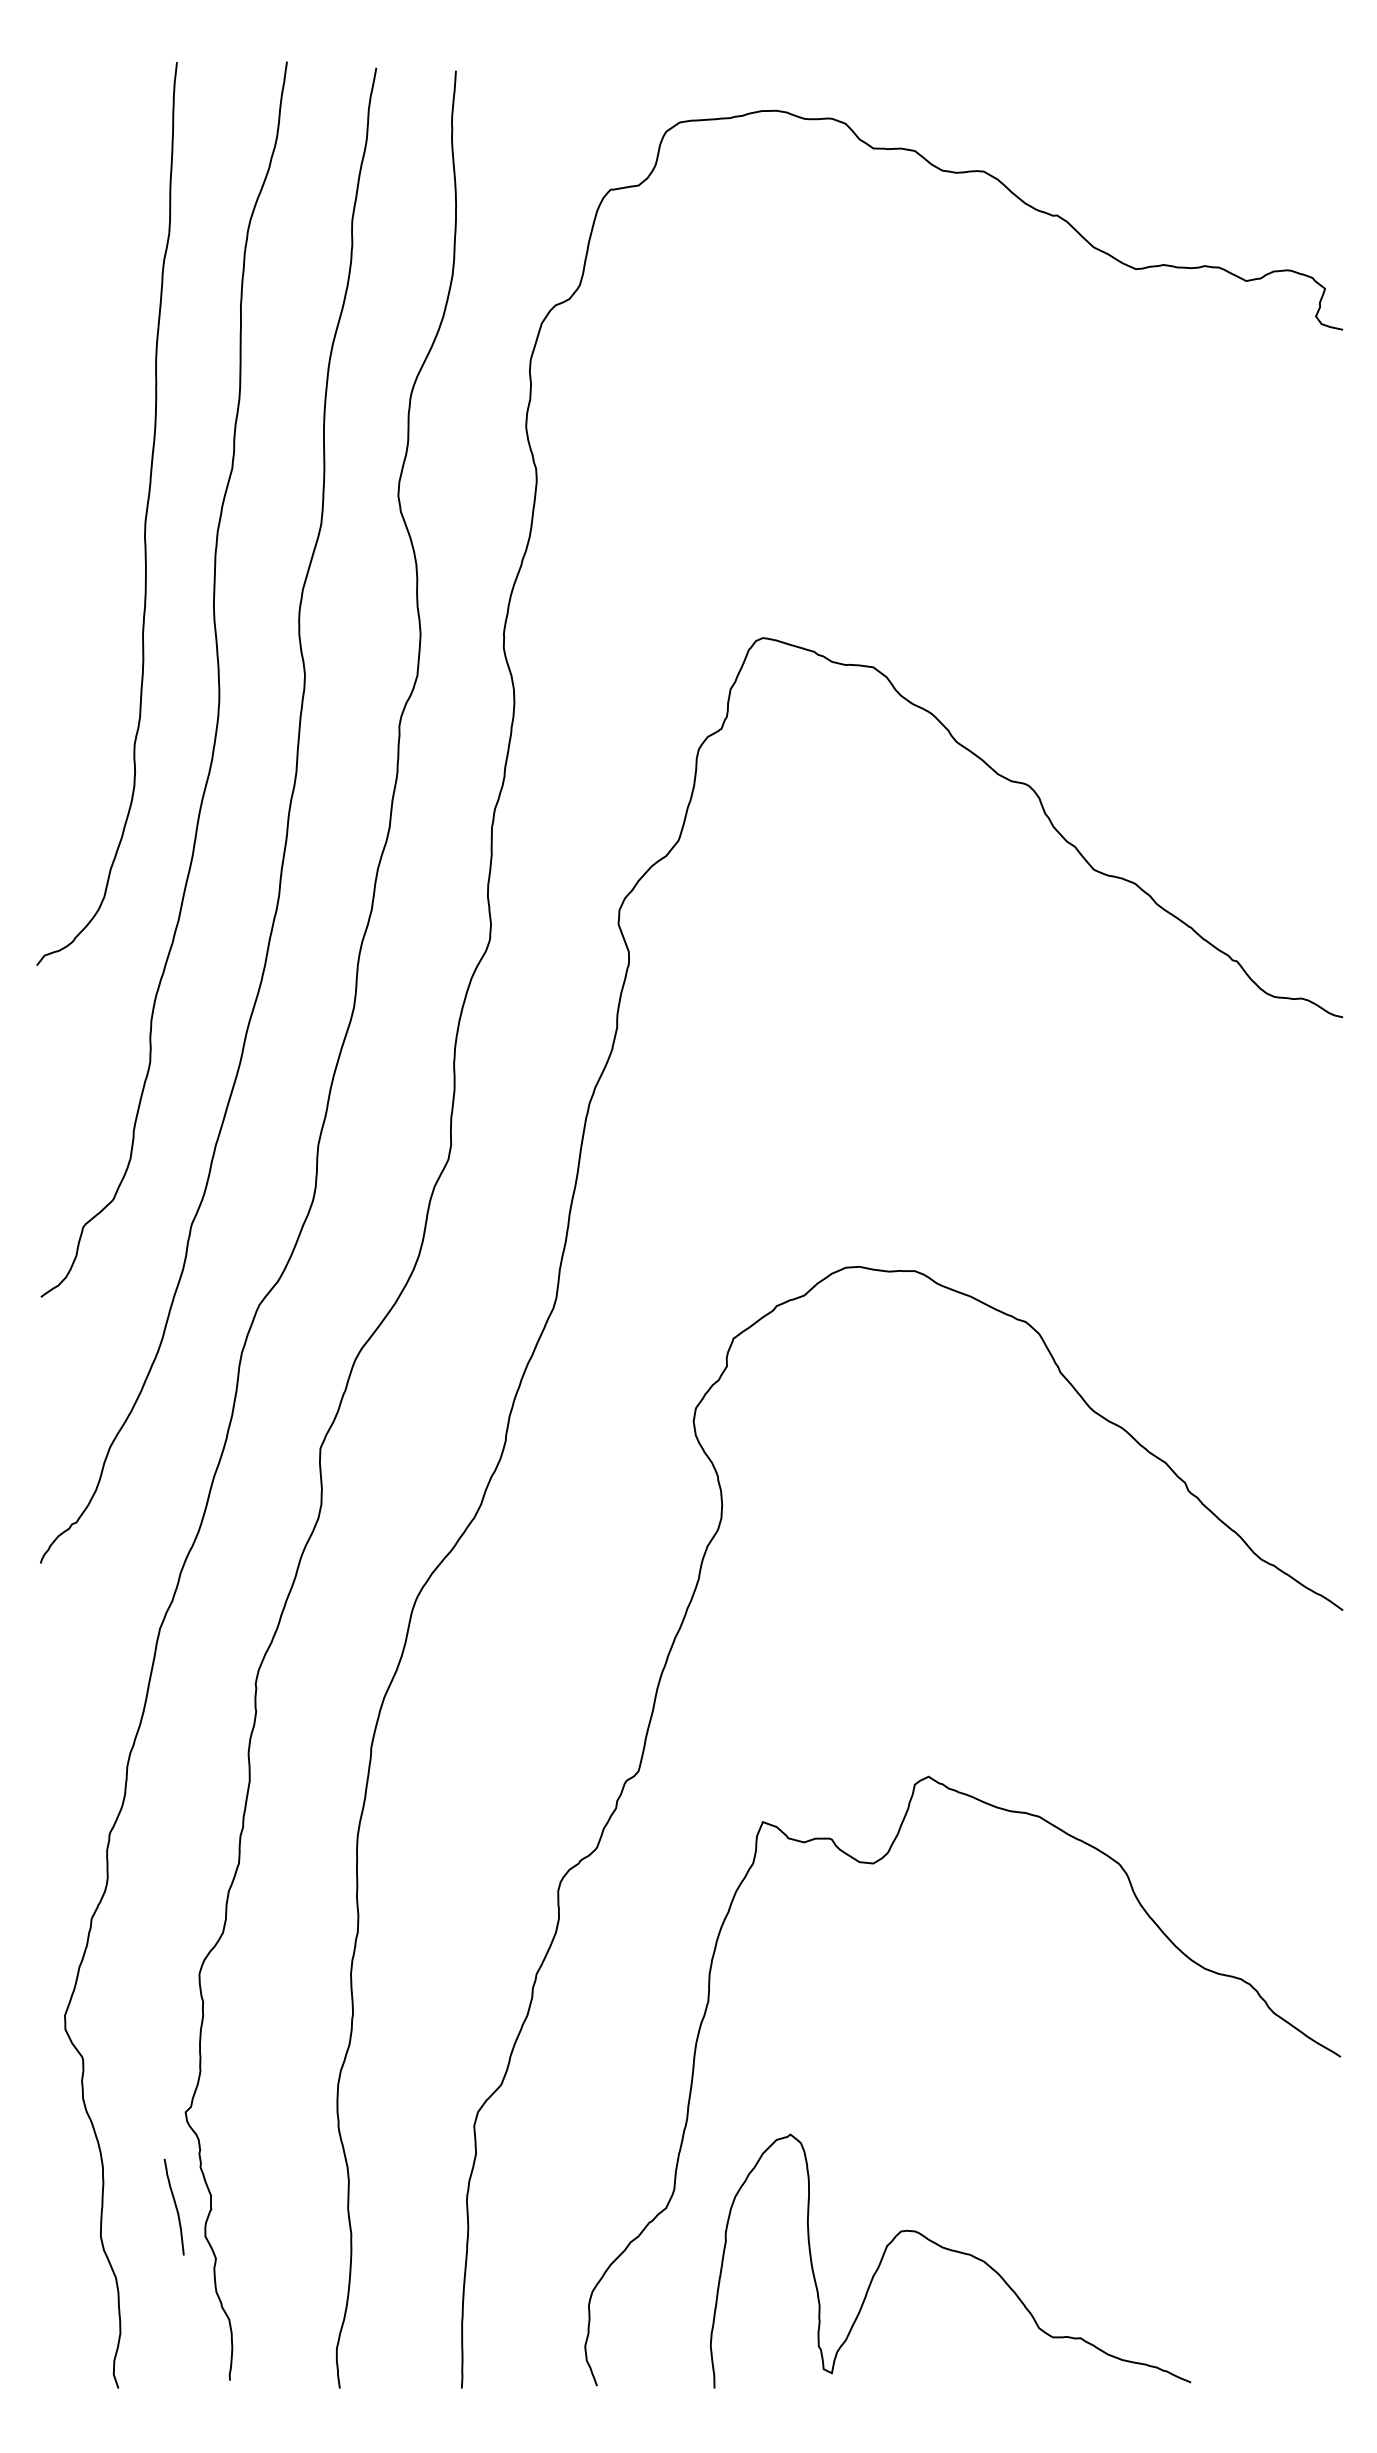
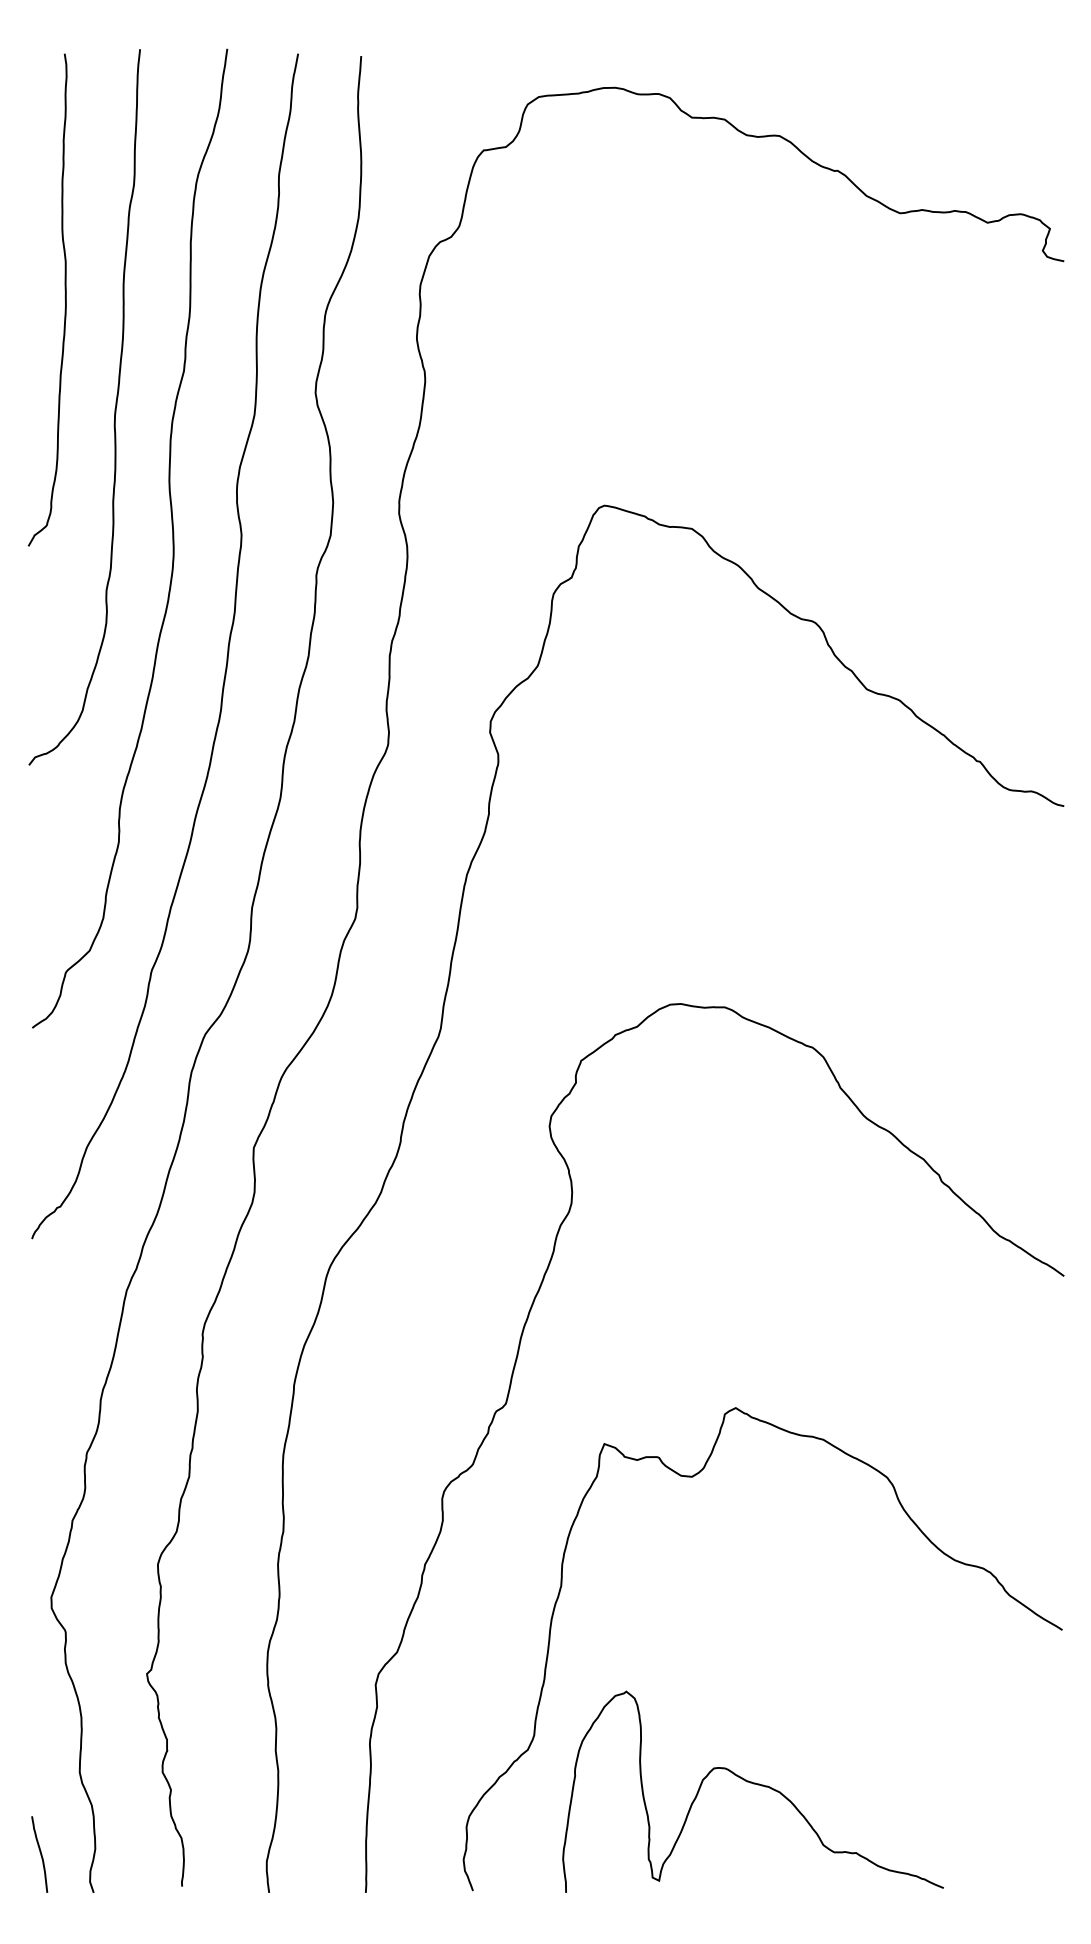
curve: (82, 378) -> (65, 299), added
curve: (175, 2206) -> (40, 1854), moved

